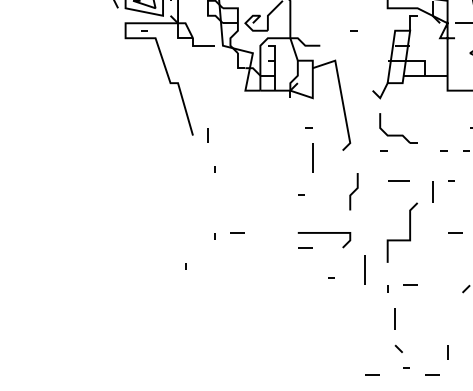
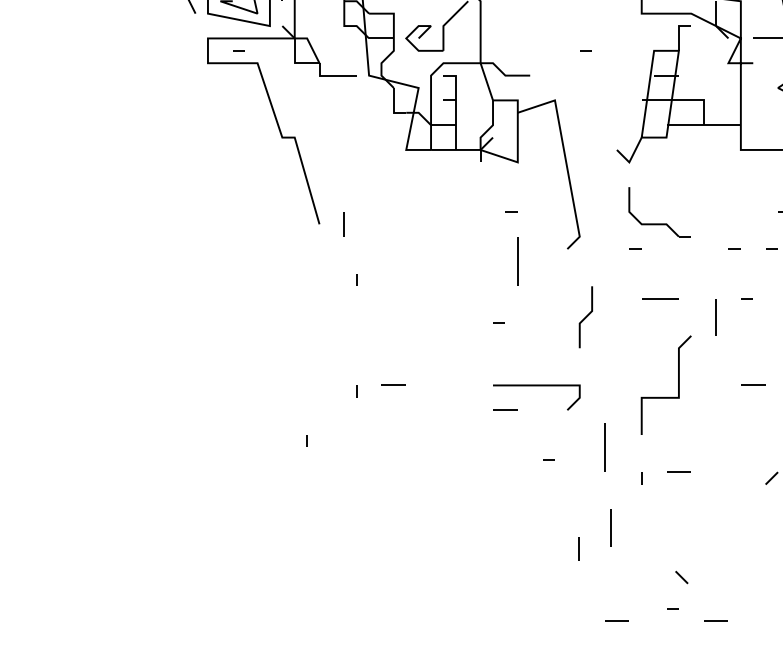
line: (394, 318) -> (609, 527), moved
line: (398, 348) -> (681, 576), moved
line: (447, 352) -> (578, 548), moved

